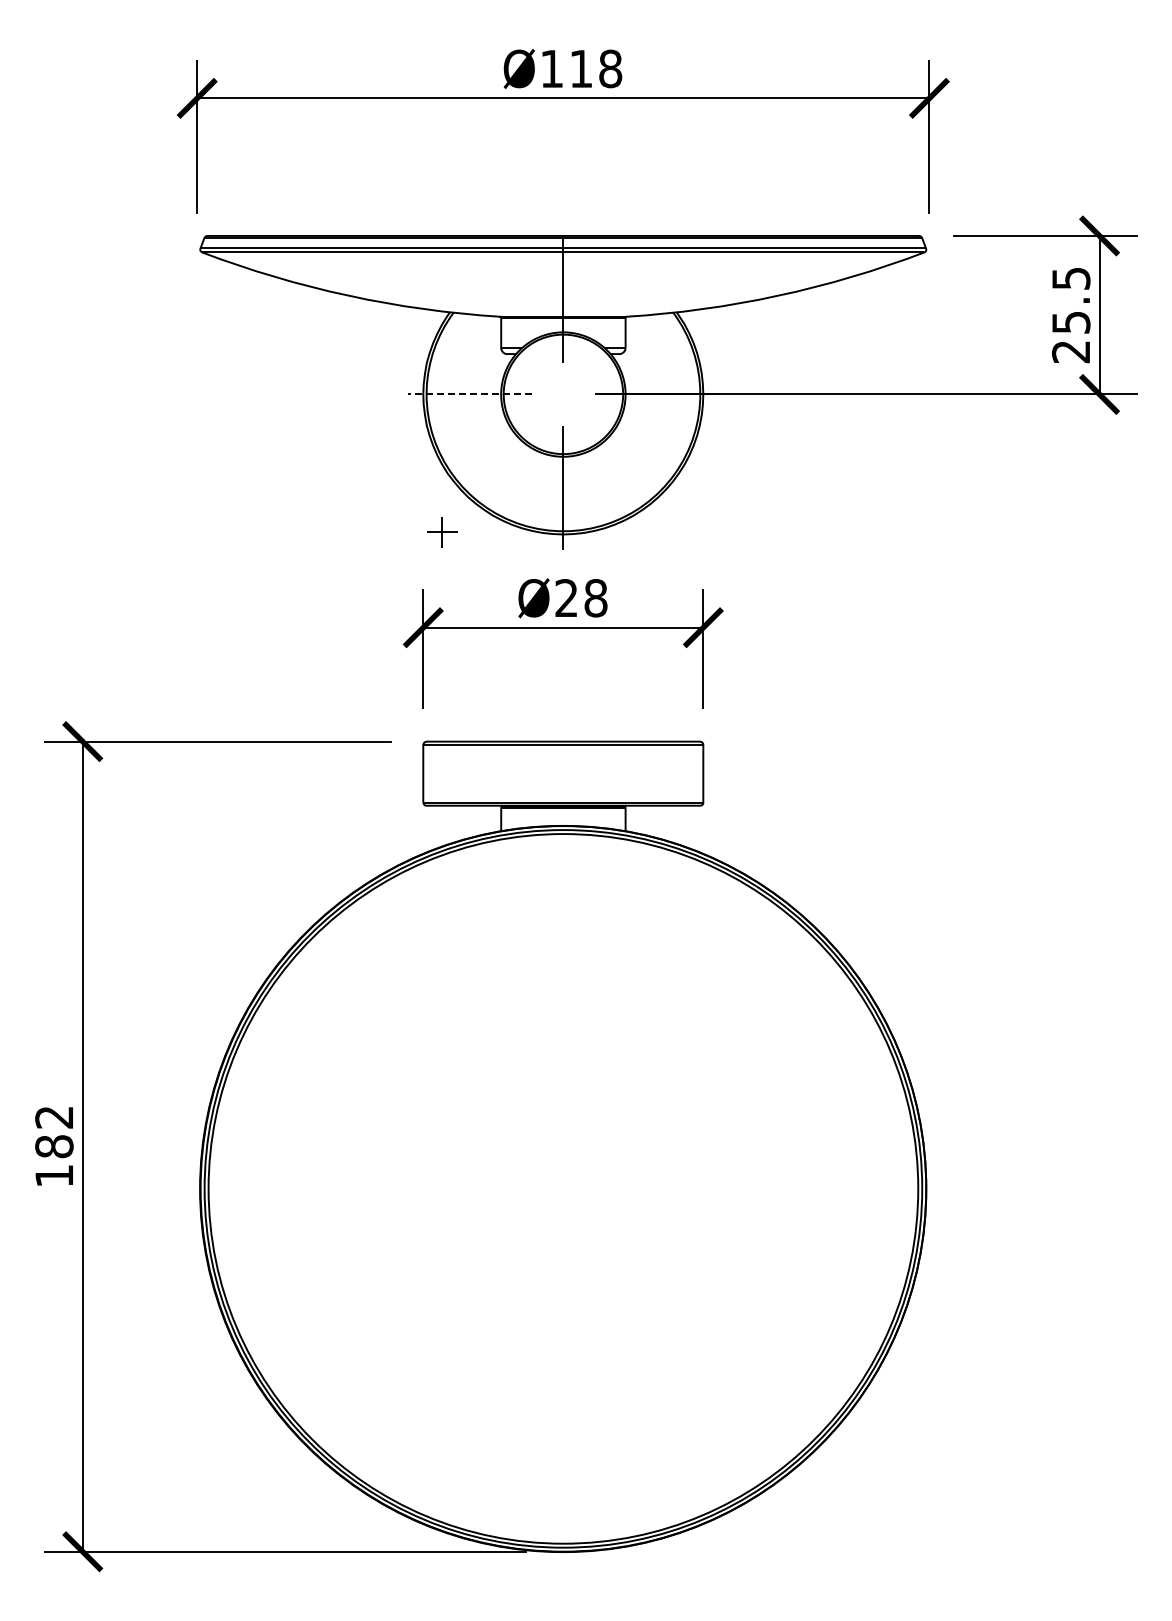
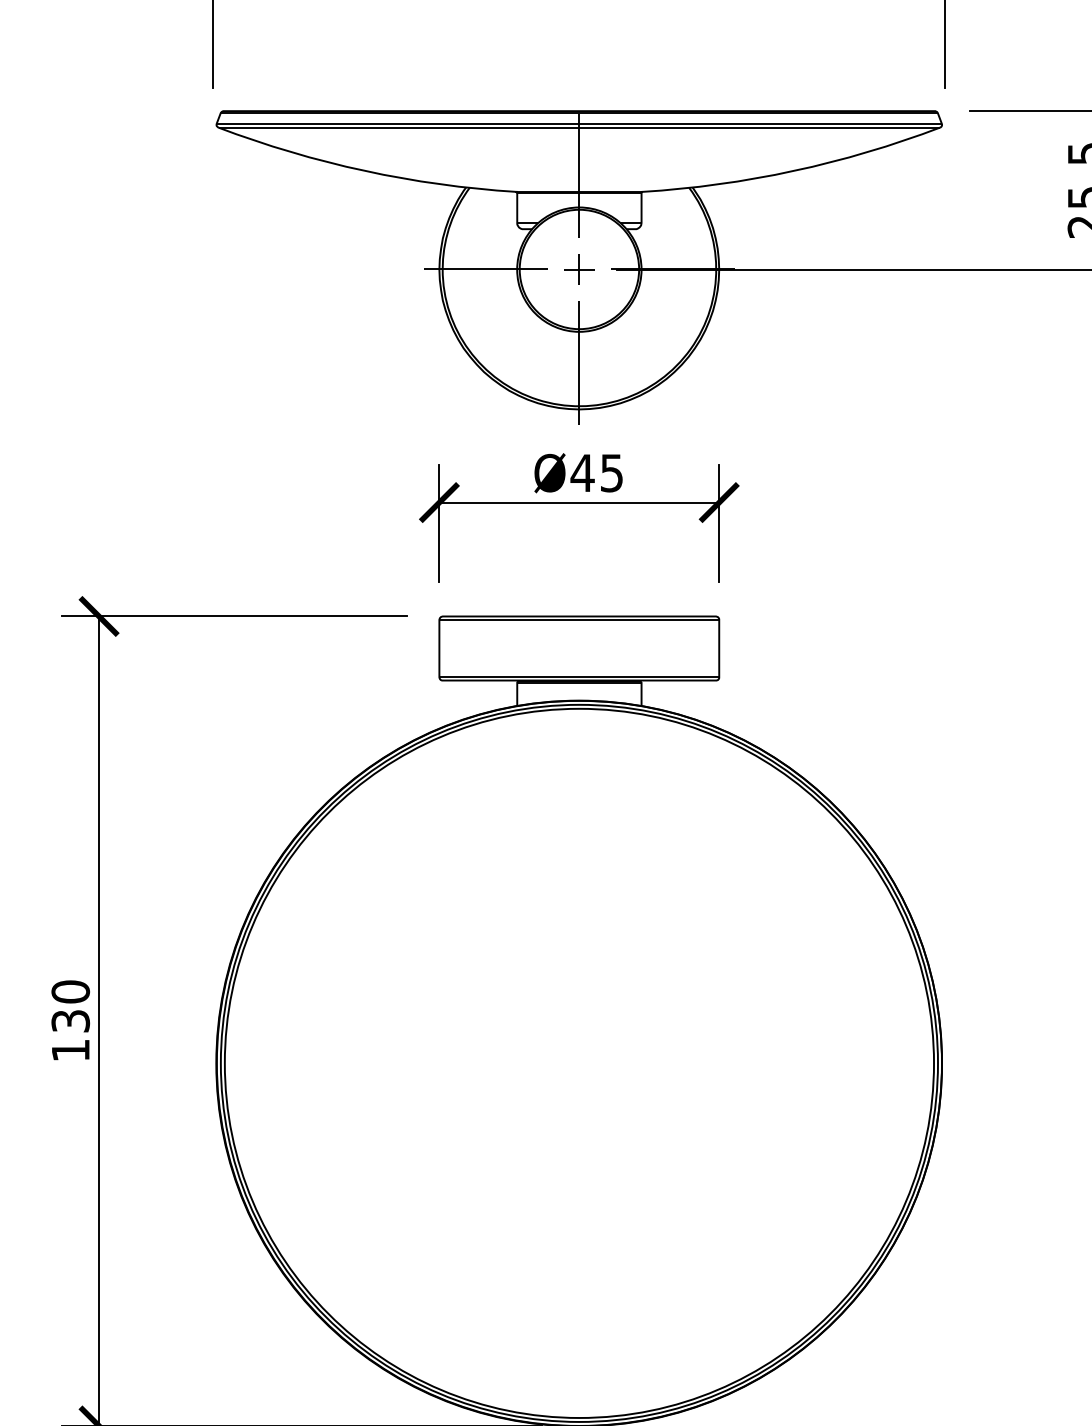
line: (469, 394) -> (485, 269), dashed -> solid
part: (442, 532) -> (579, 269), moved
text: (580, 598) -> (596, 473), Ø28 -> Ø45
text: (54, 1131) -> (70, 1006), 182 -> 130

